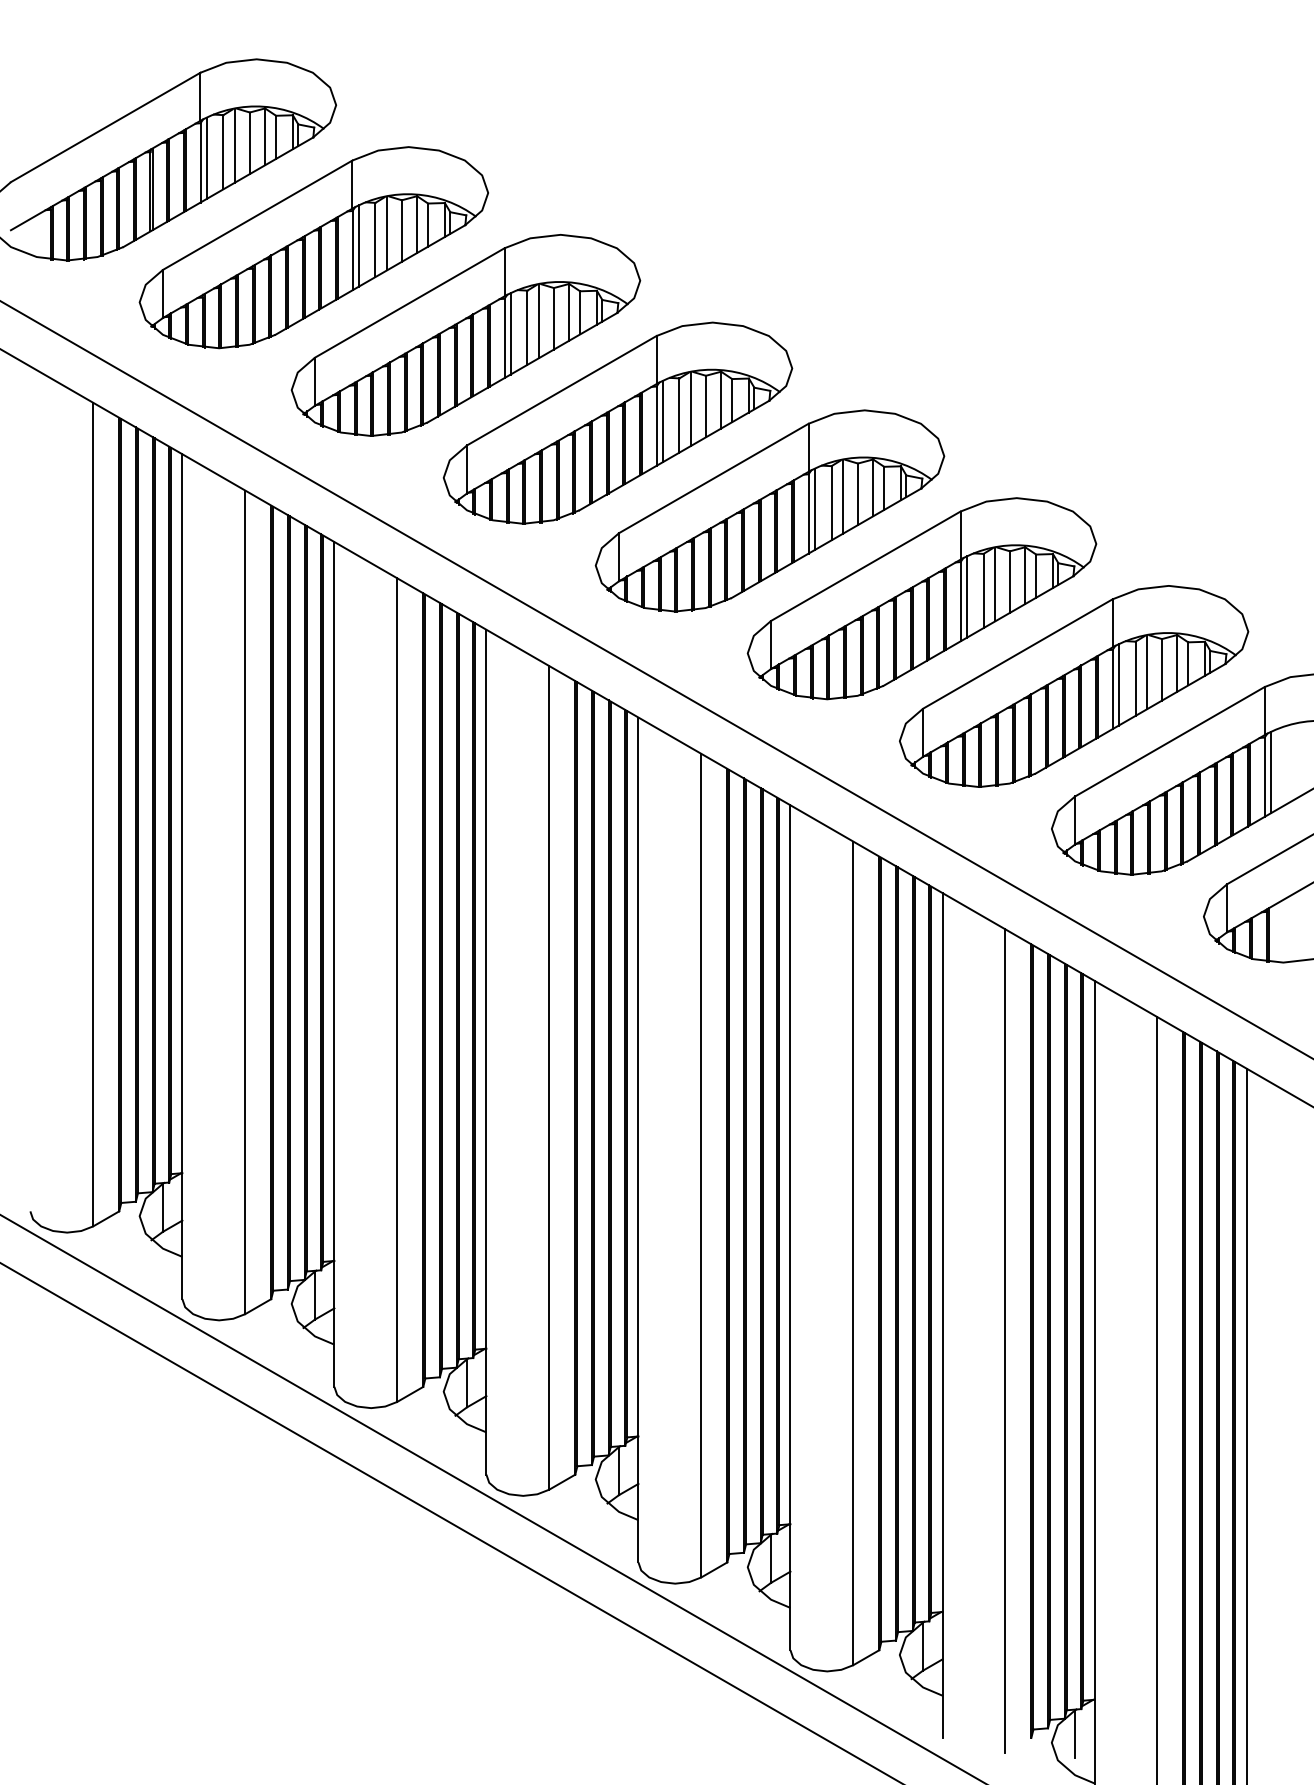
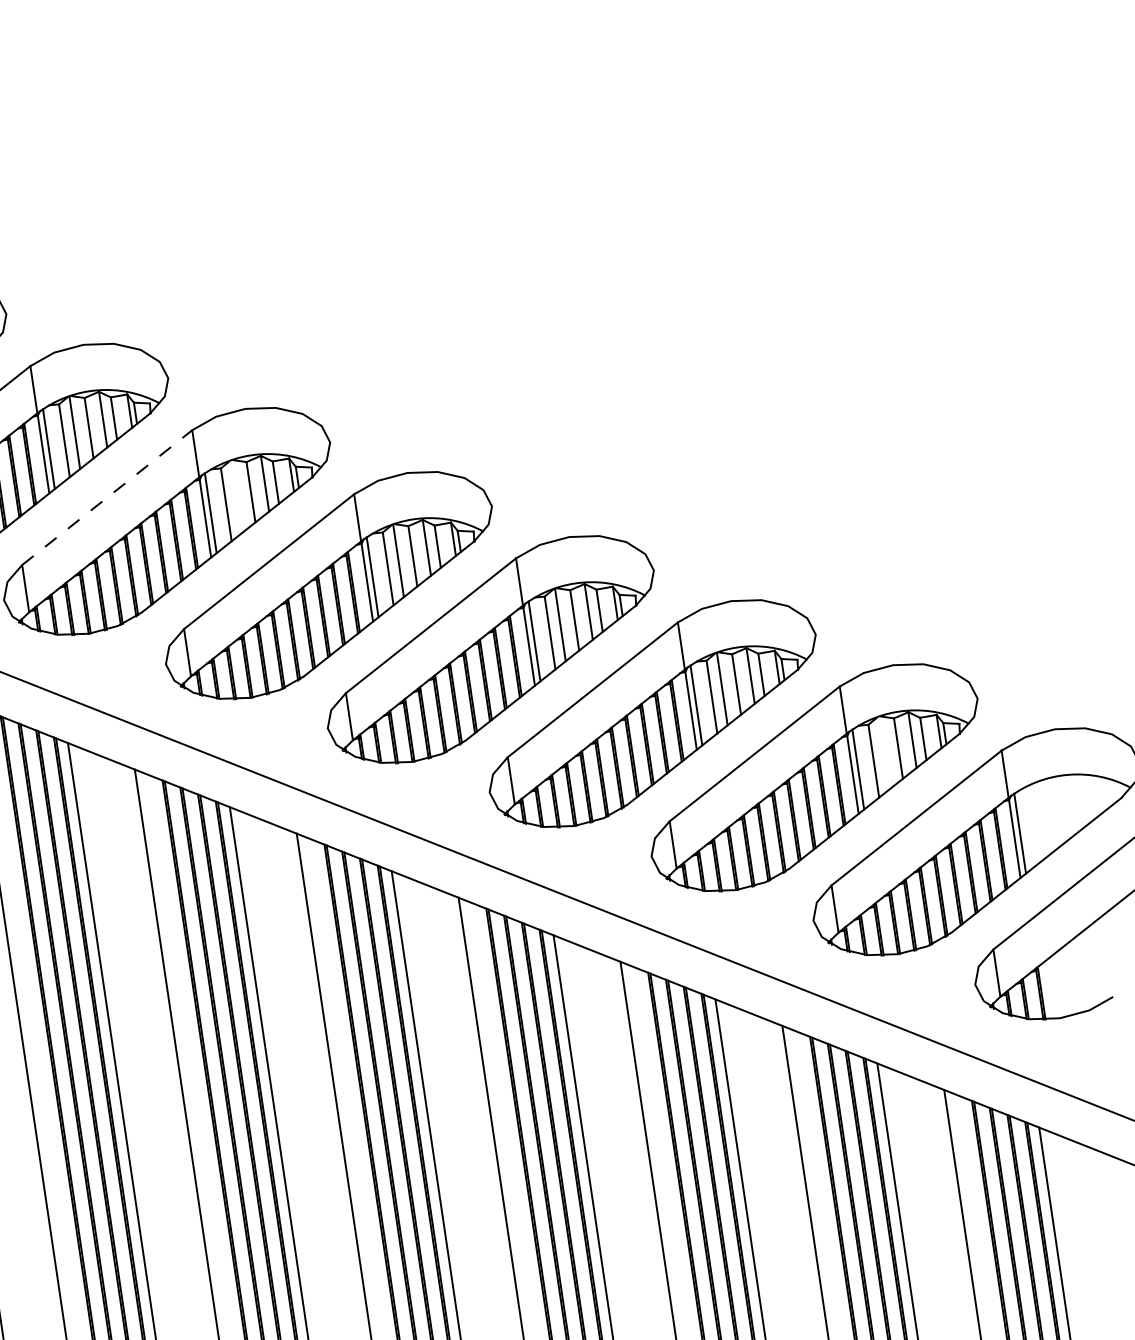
line: (410, 302) -> (107, 497), solid -> dashed
line: (538, 321) -> (236, 497), removed
line: (1147, 672) -> (884, 753), removed

